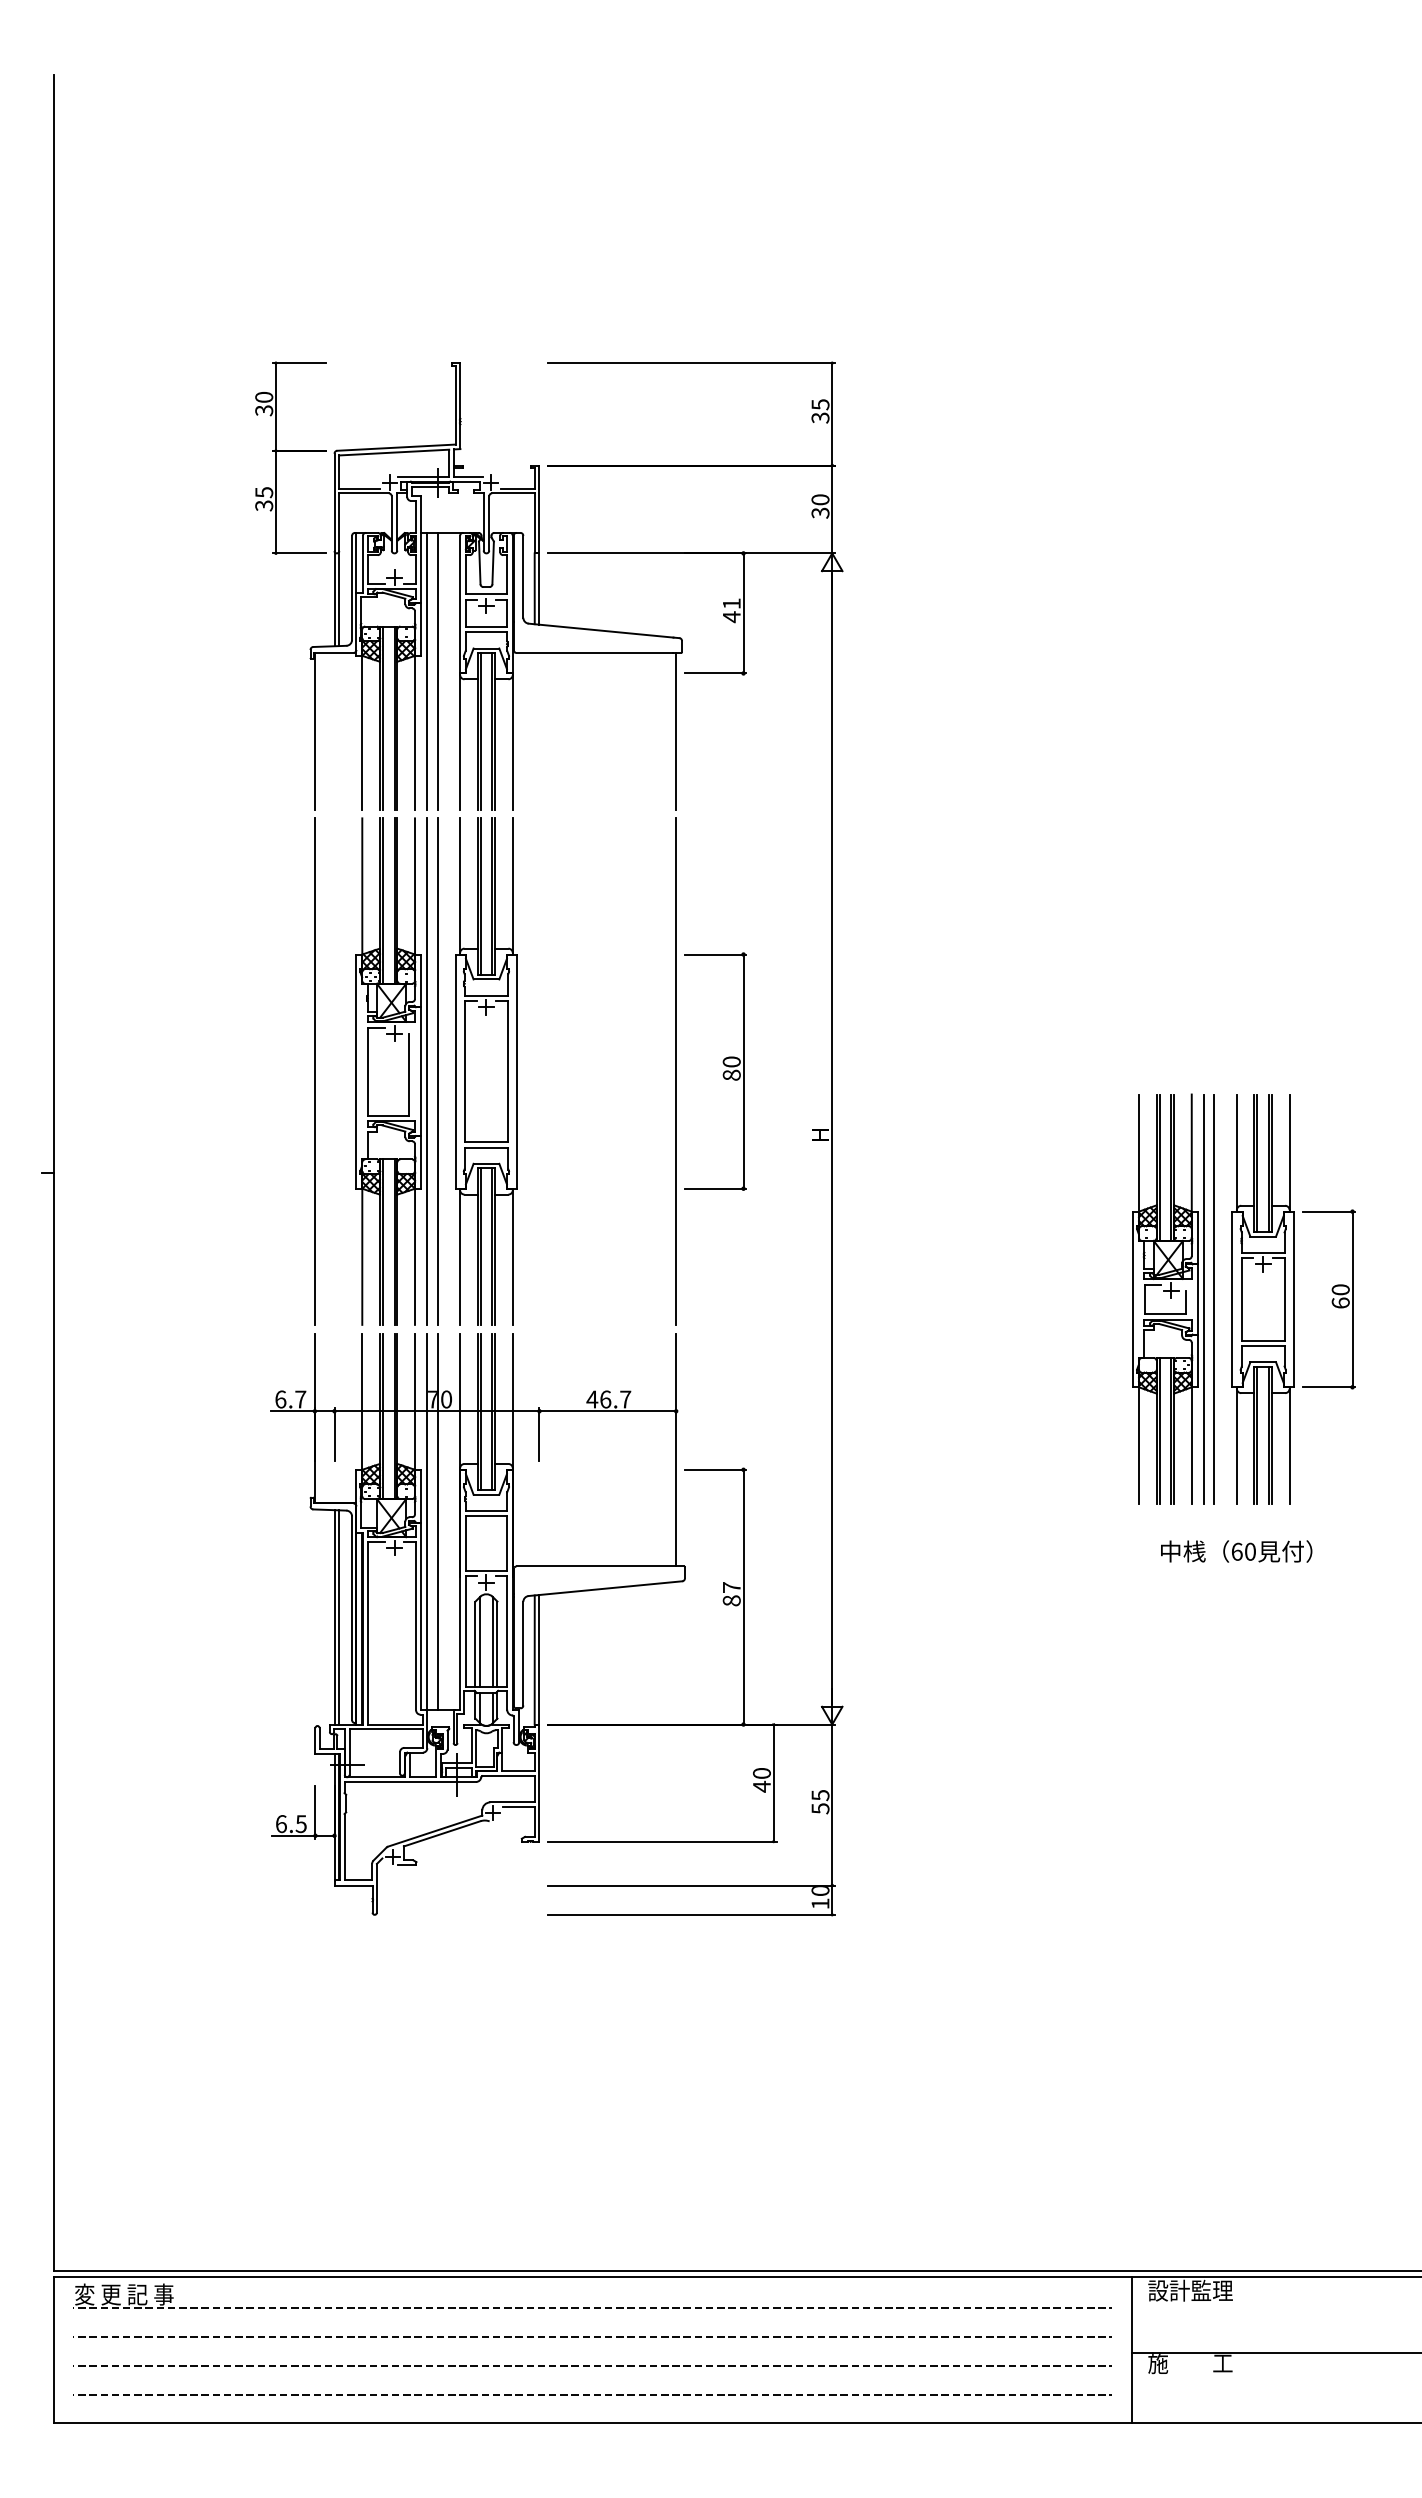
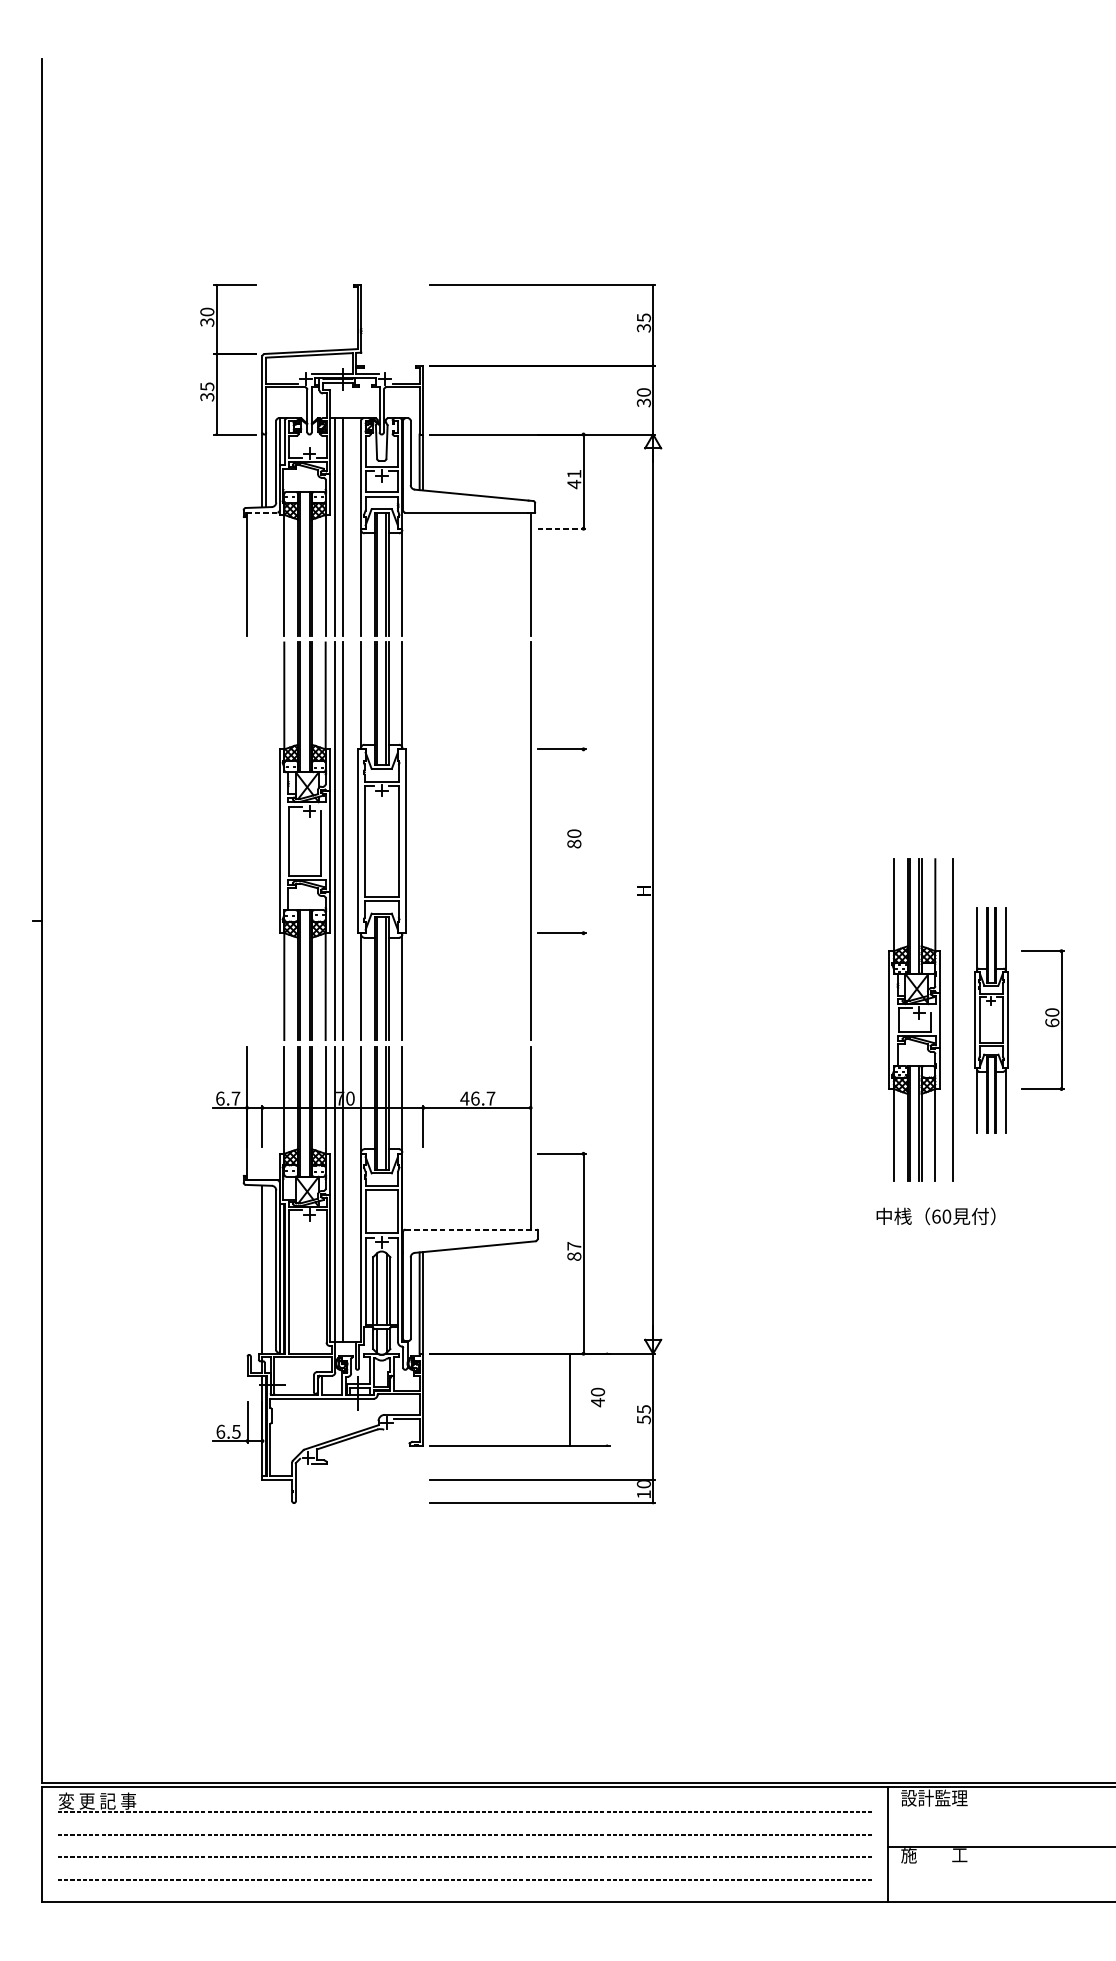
line: (333, 652) -> (261, 512), solid -> dashed
line: (715, 673) -> (561, 528), solid -> dashed
line: (314, 1071) -> (246, 841), removed
line: (743, 1071) -> (583, 841), removed
line: (1204, 1299) -> (945, 1020), removed
part: (1262, 1299) -> (990, 1020), size x0.7
text: (1236, 1551) -> (935, 1216), moved
line: (600, 1566) -> (471, 1229), solid -> dashed
line: (339, 1617) -> (266, 1269), removed
line: (773, 1782) -> (570, 1399), moved

